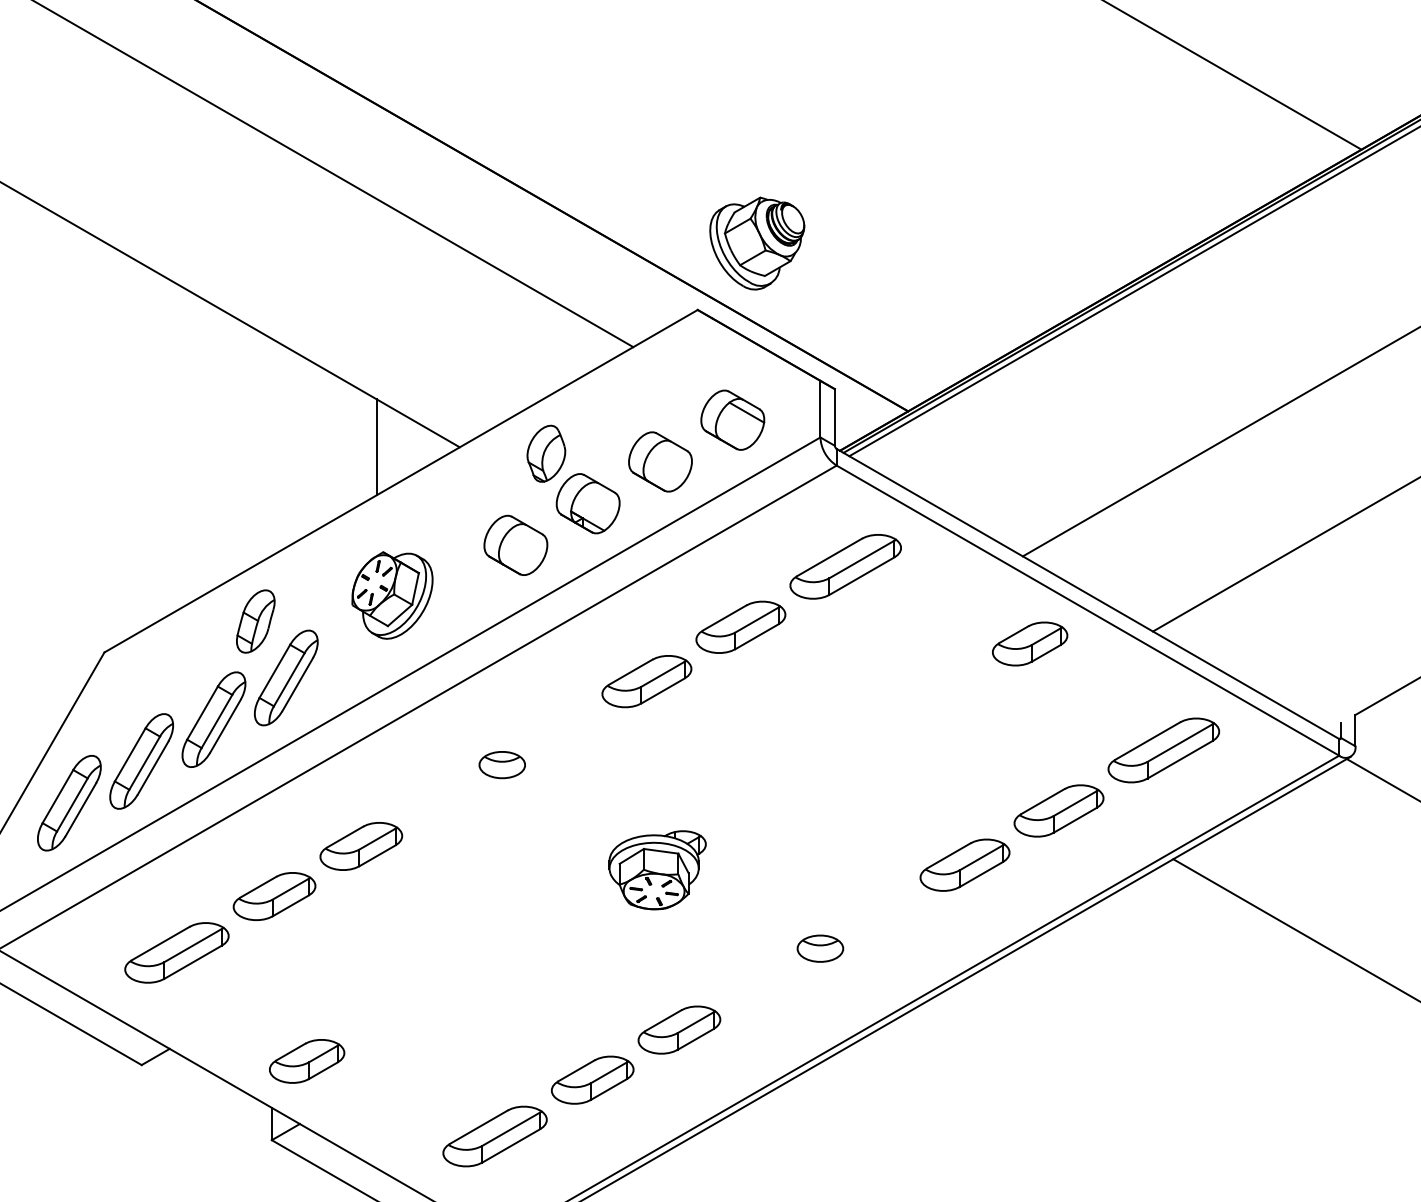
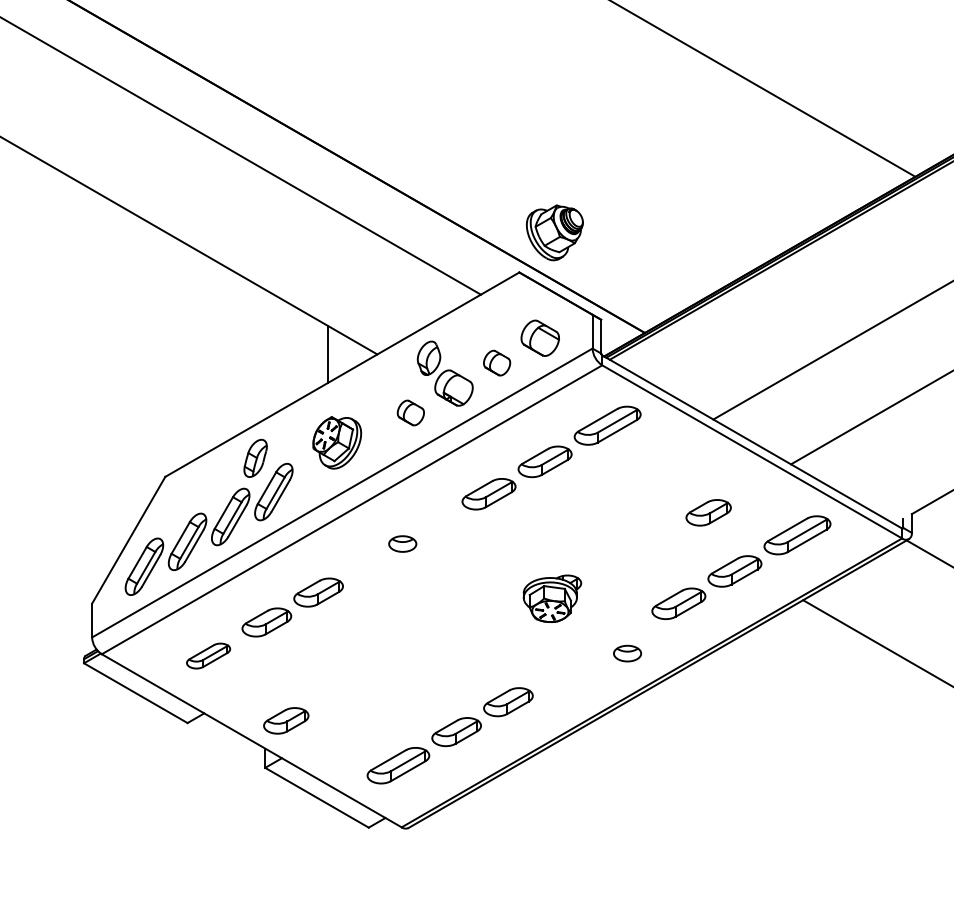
part: (659, 460) -> (496, 362), size x0.7
part: (515, 544) -> (410, 412), size x0.7
part: (1029, 643) -> (708, 512), moved
part: (657, 869) -> (552, 598), moved
part: (820, 948) -> (627, 653), moved
part: (176, 951) -> (208, 655), size x0.7

